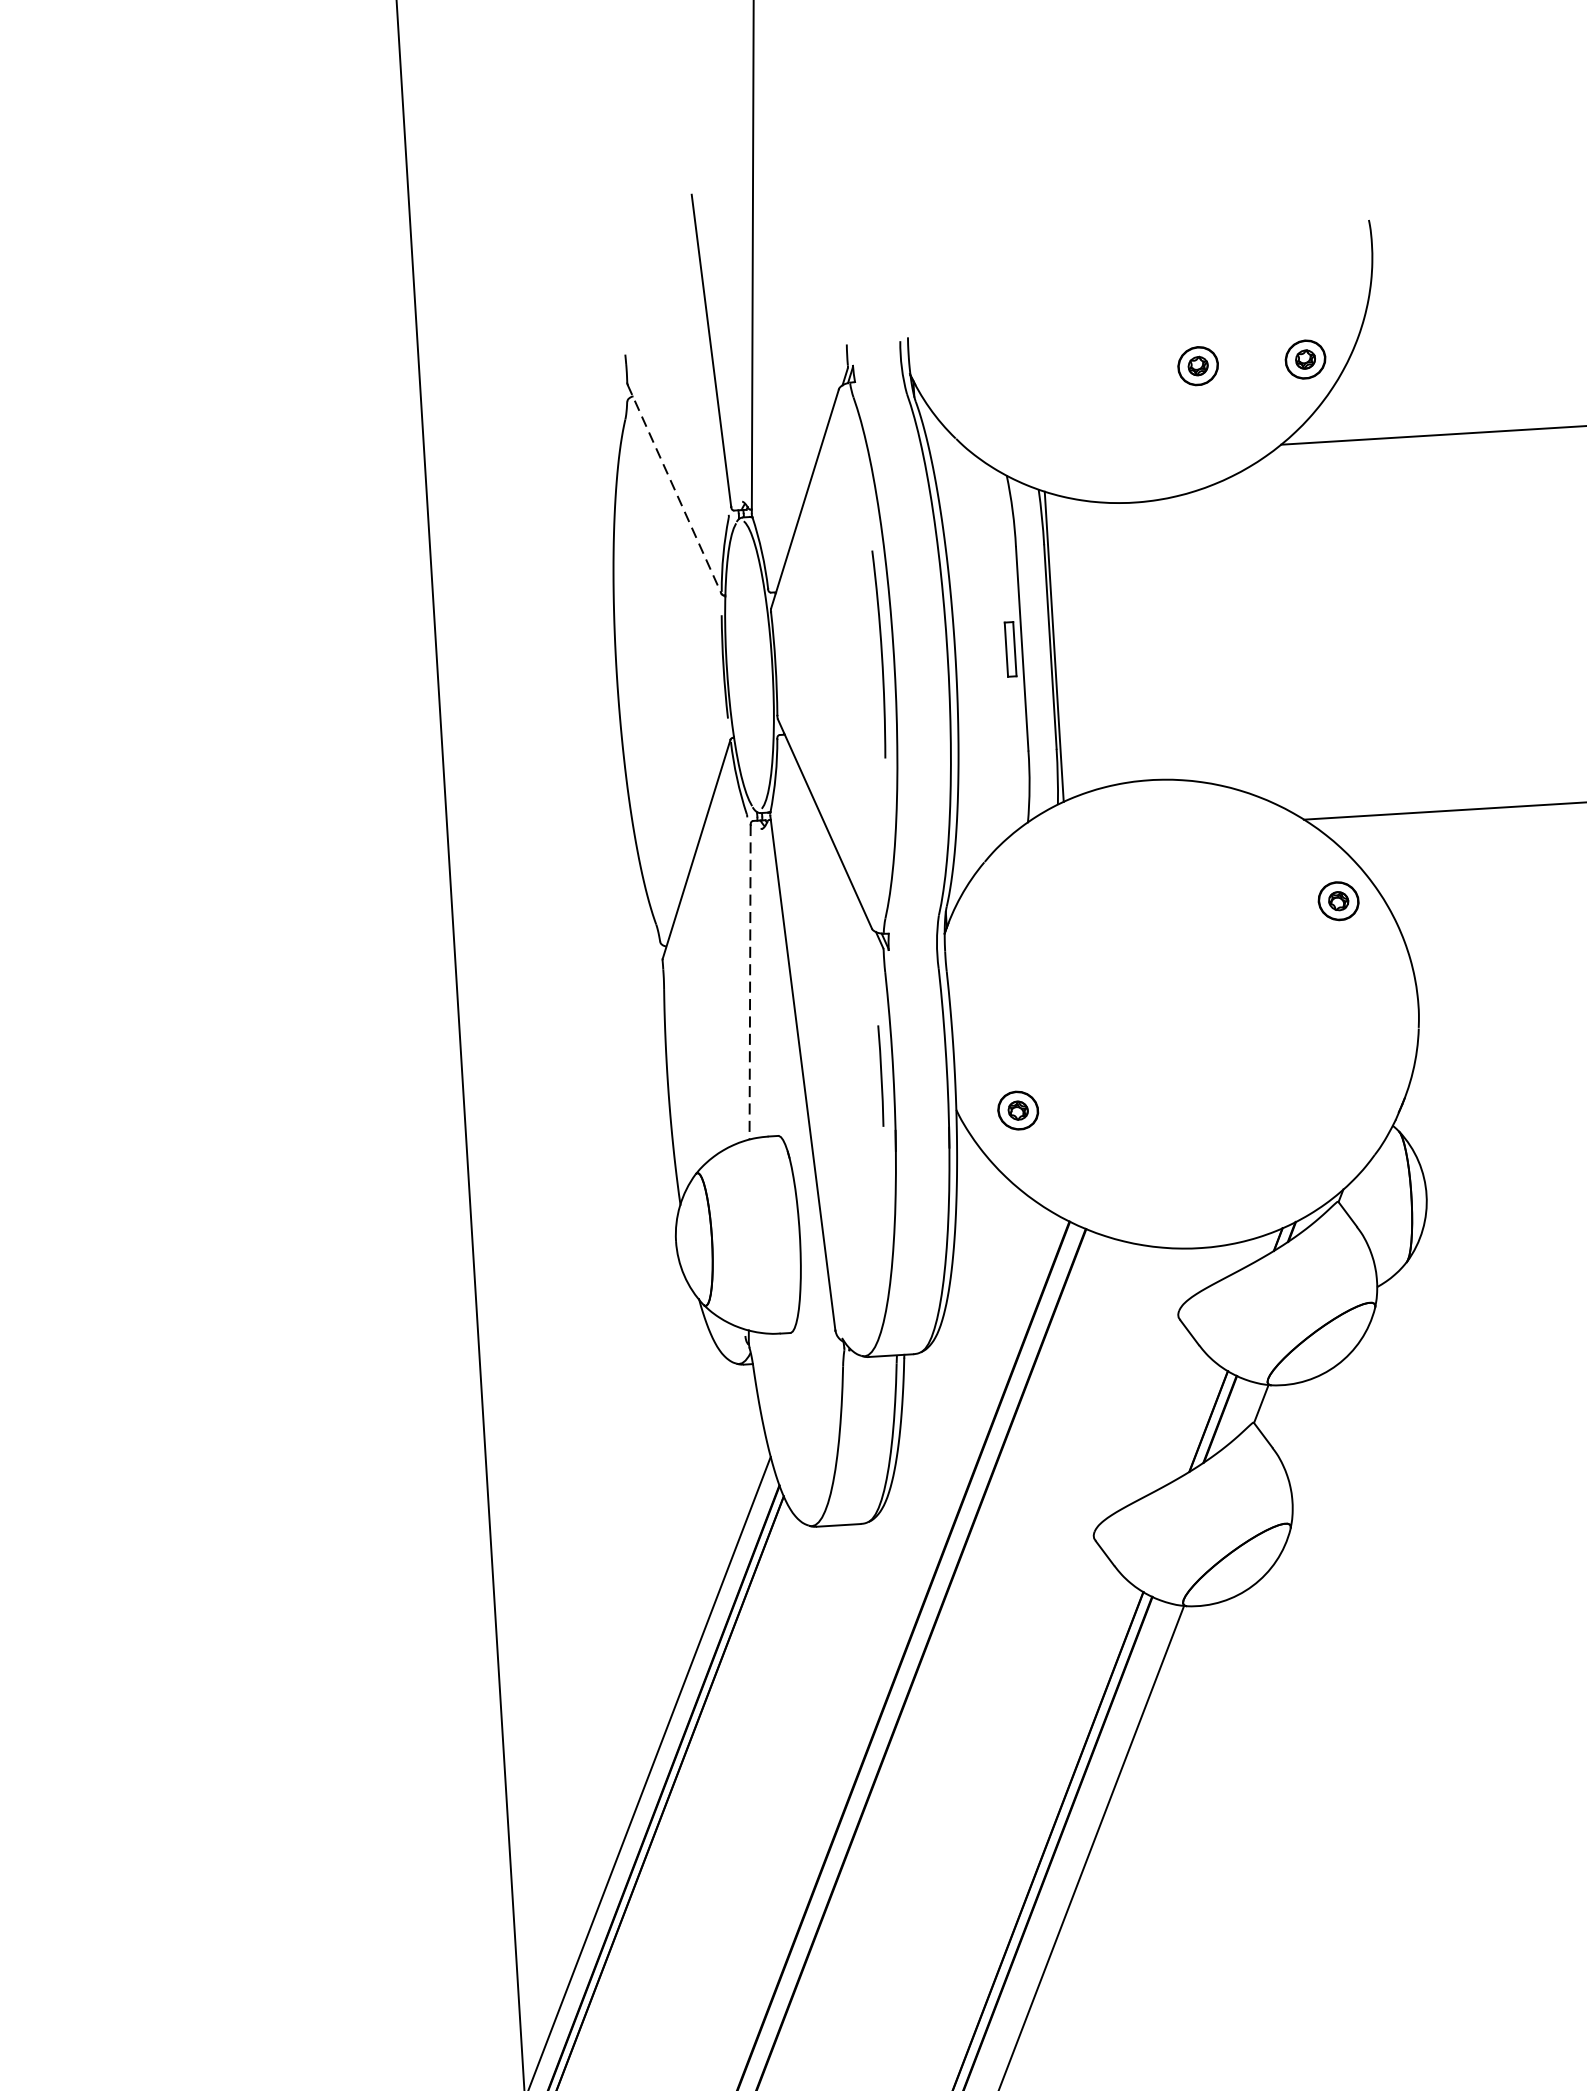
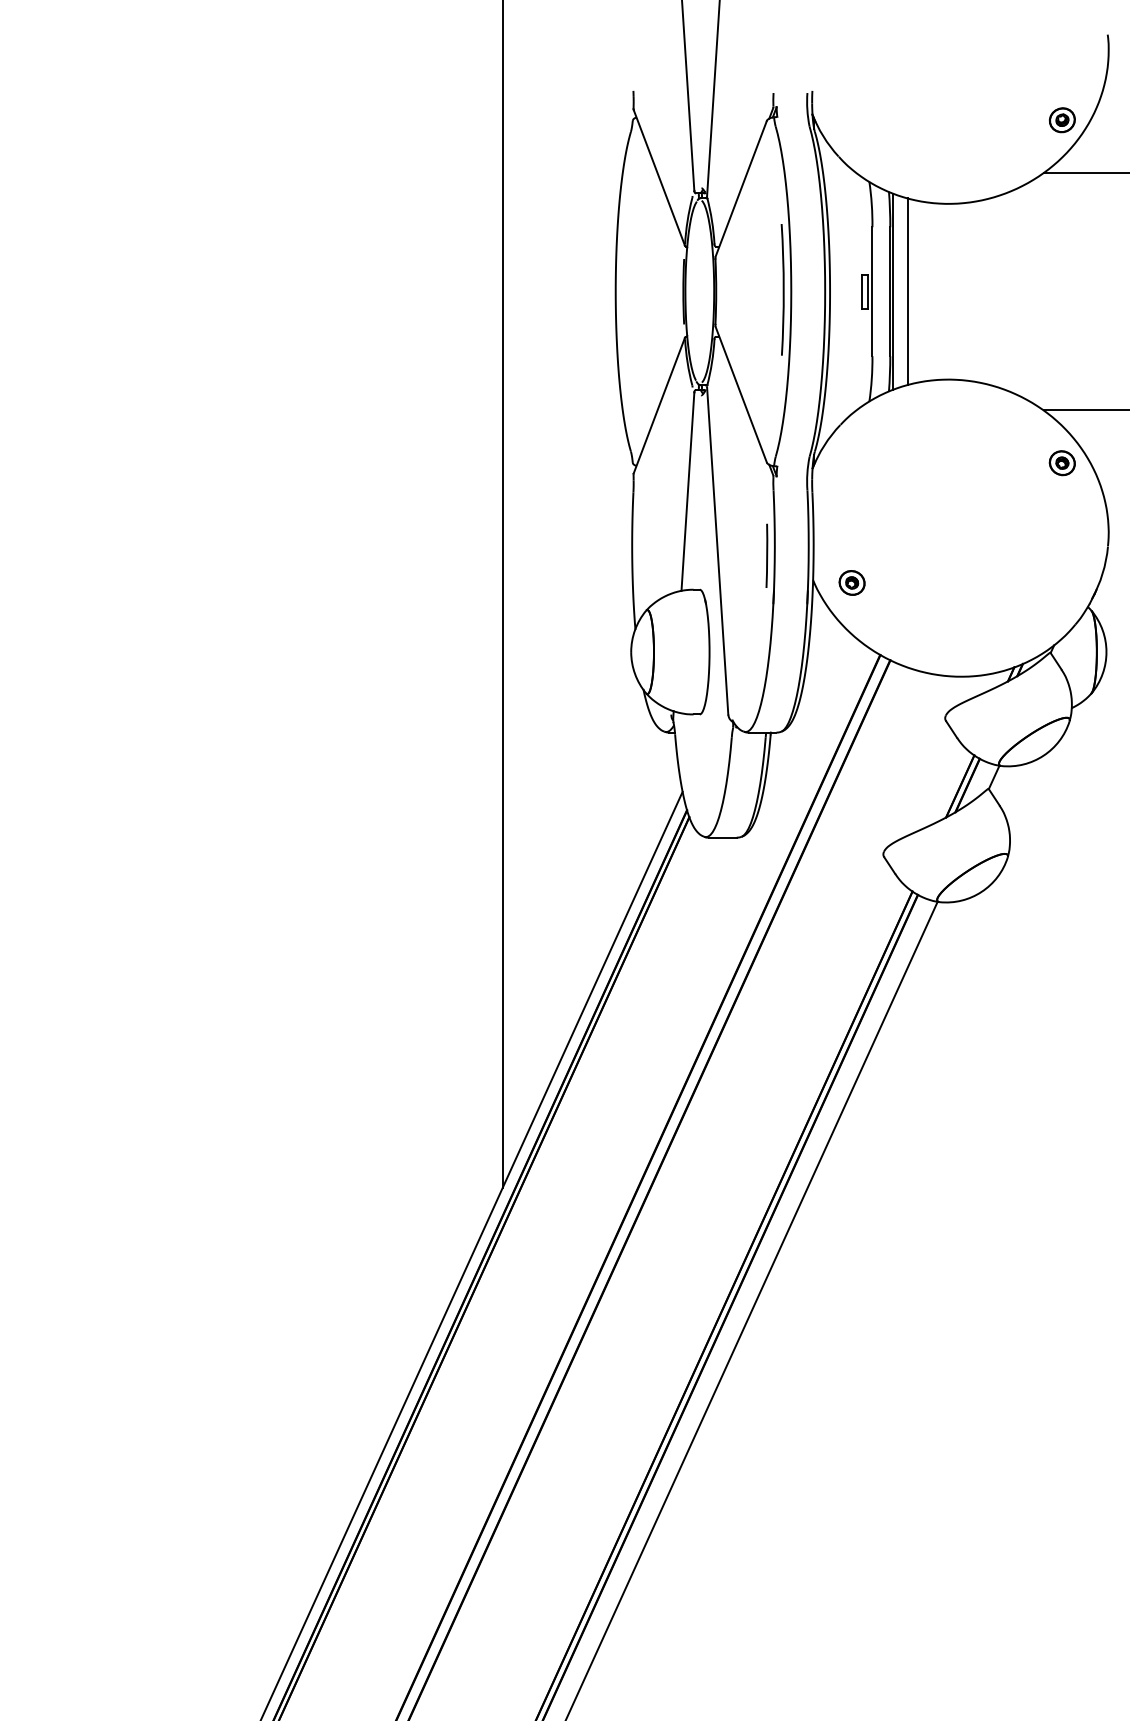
part: (1198, 366) -> (994, 120), removed
line: (674, 490) -> (659, 178), dashed -> solid
line: (1079, 644) -> (908, 291), added
line: (749, 983) -> (687, 492), dashed -> solid

